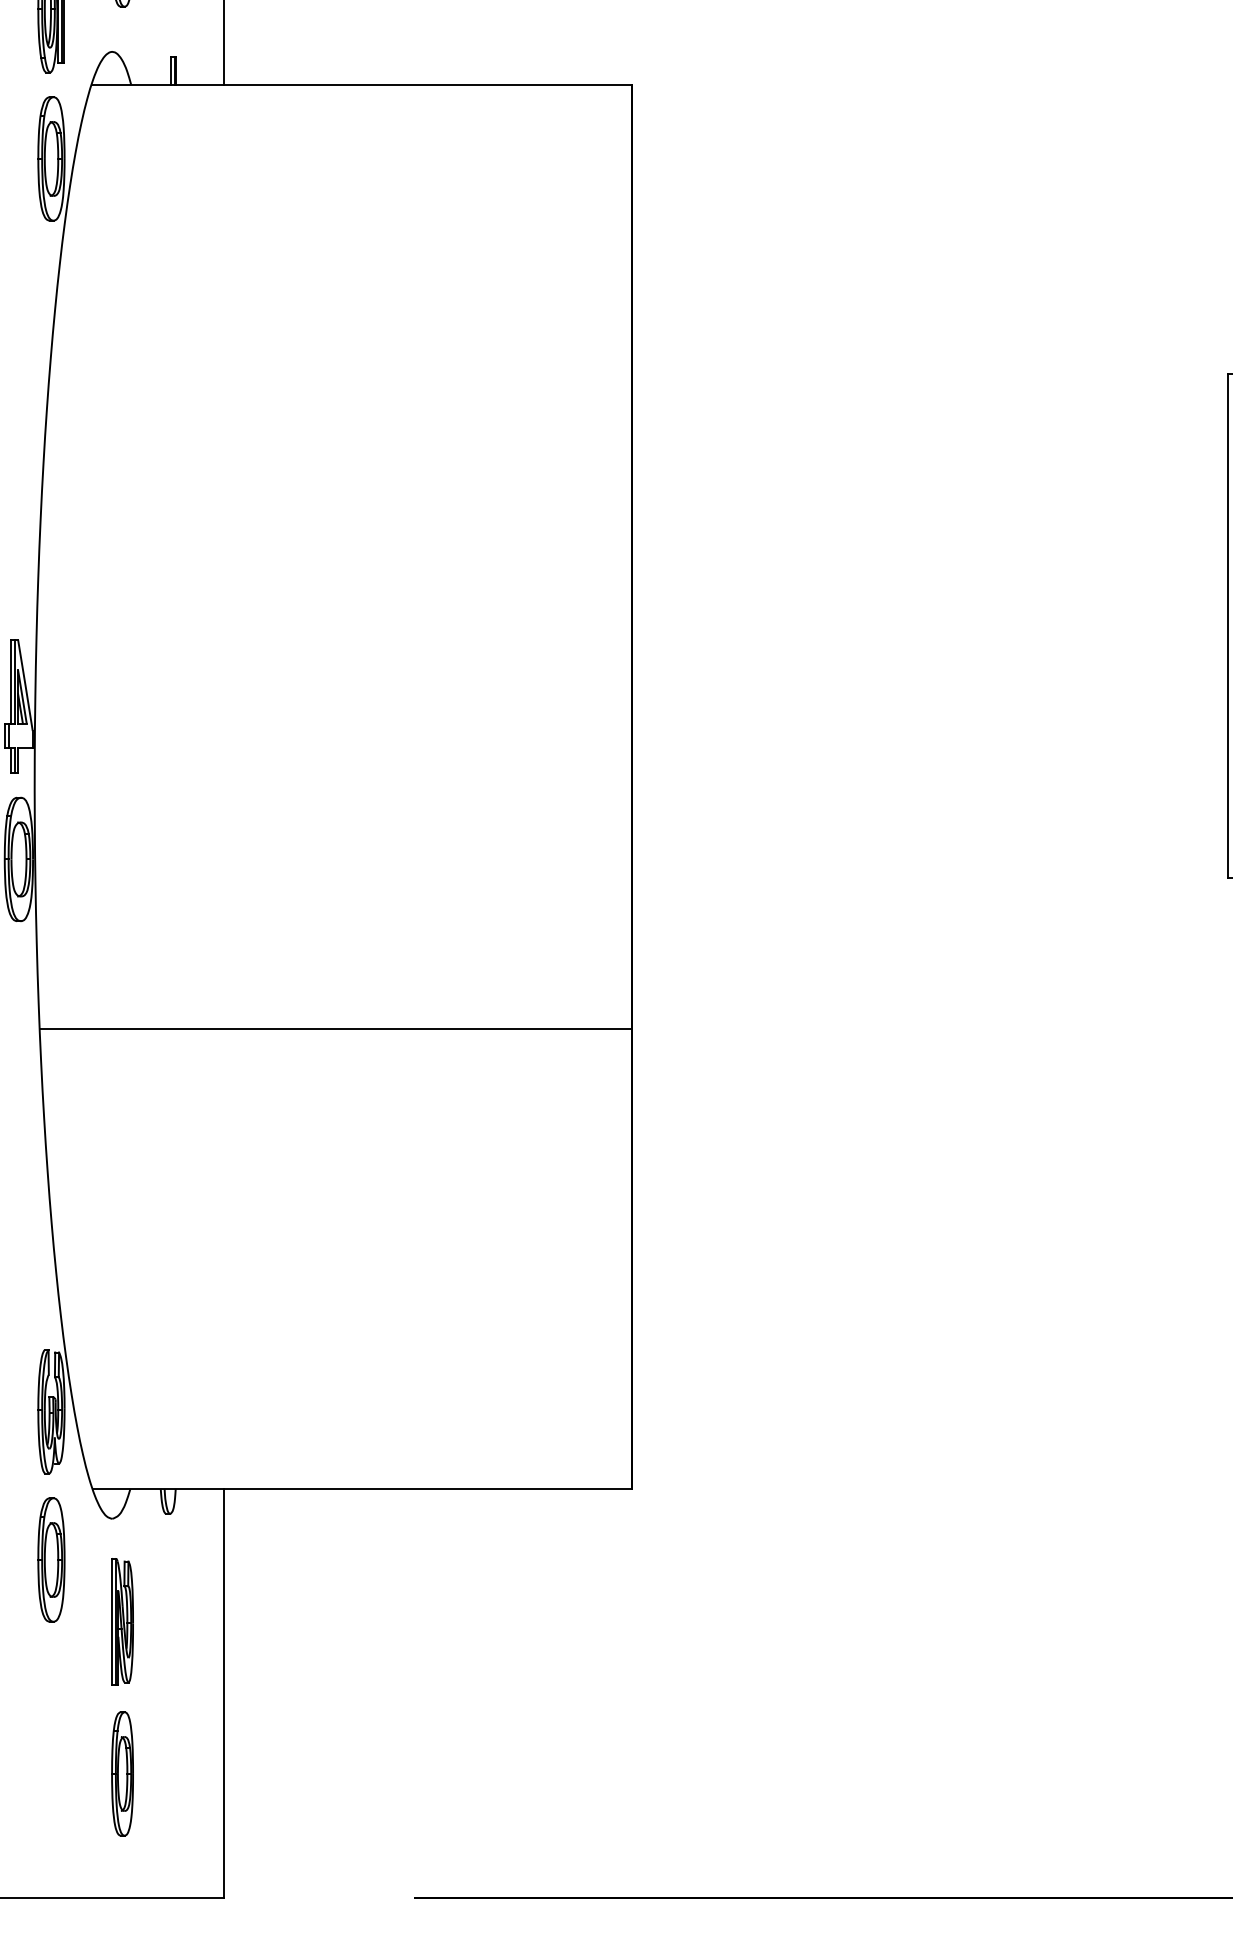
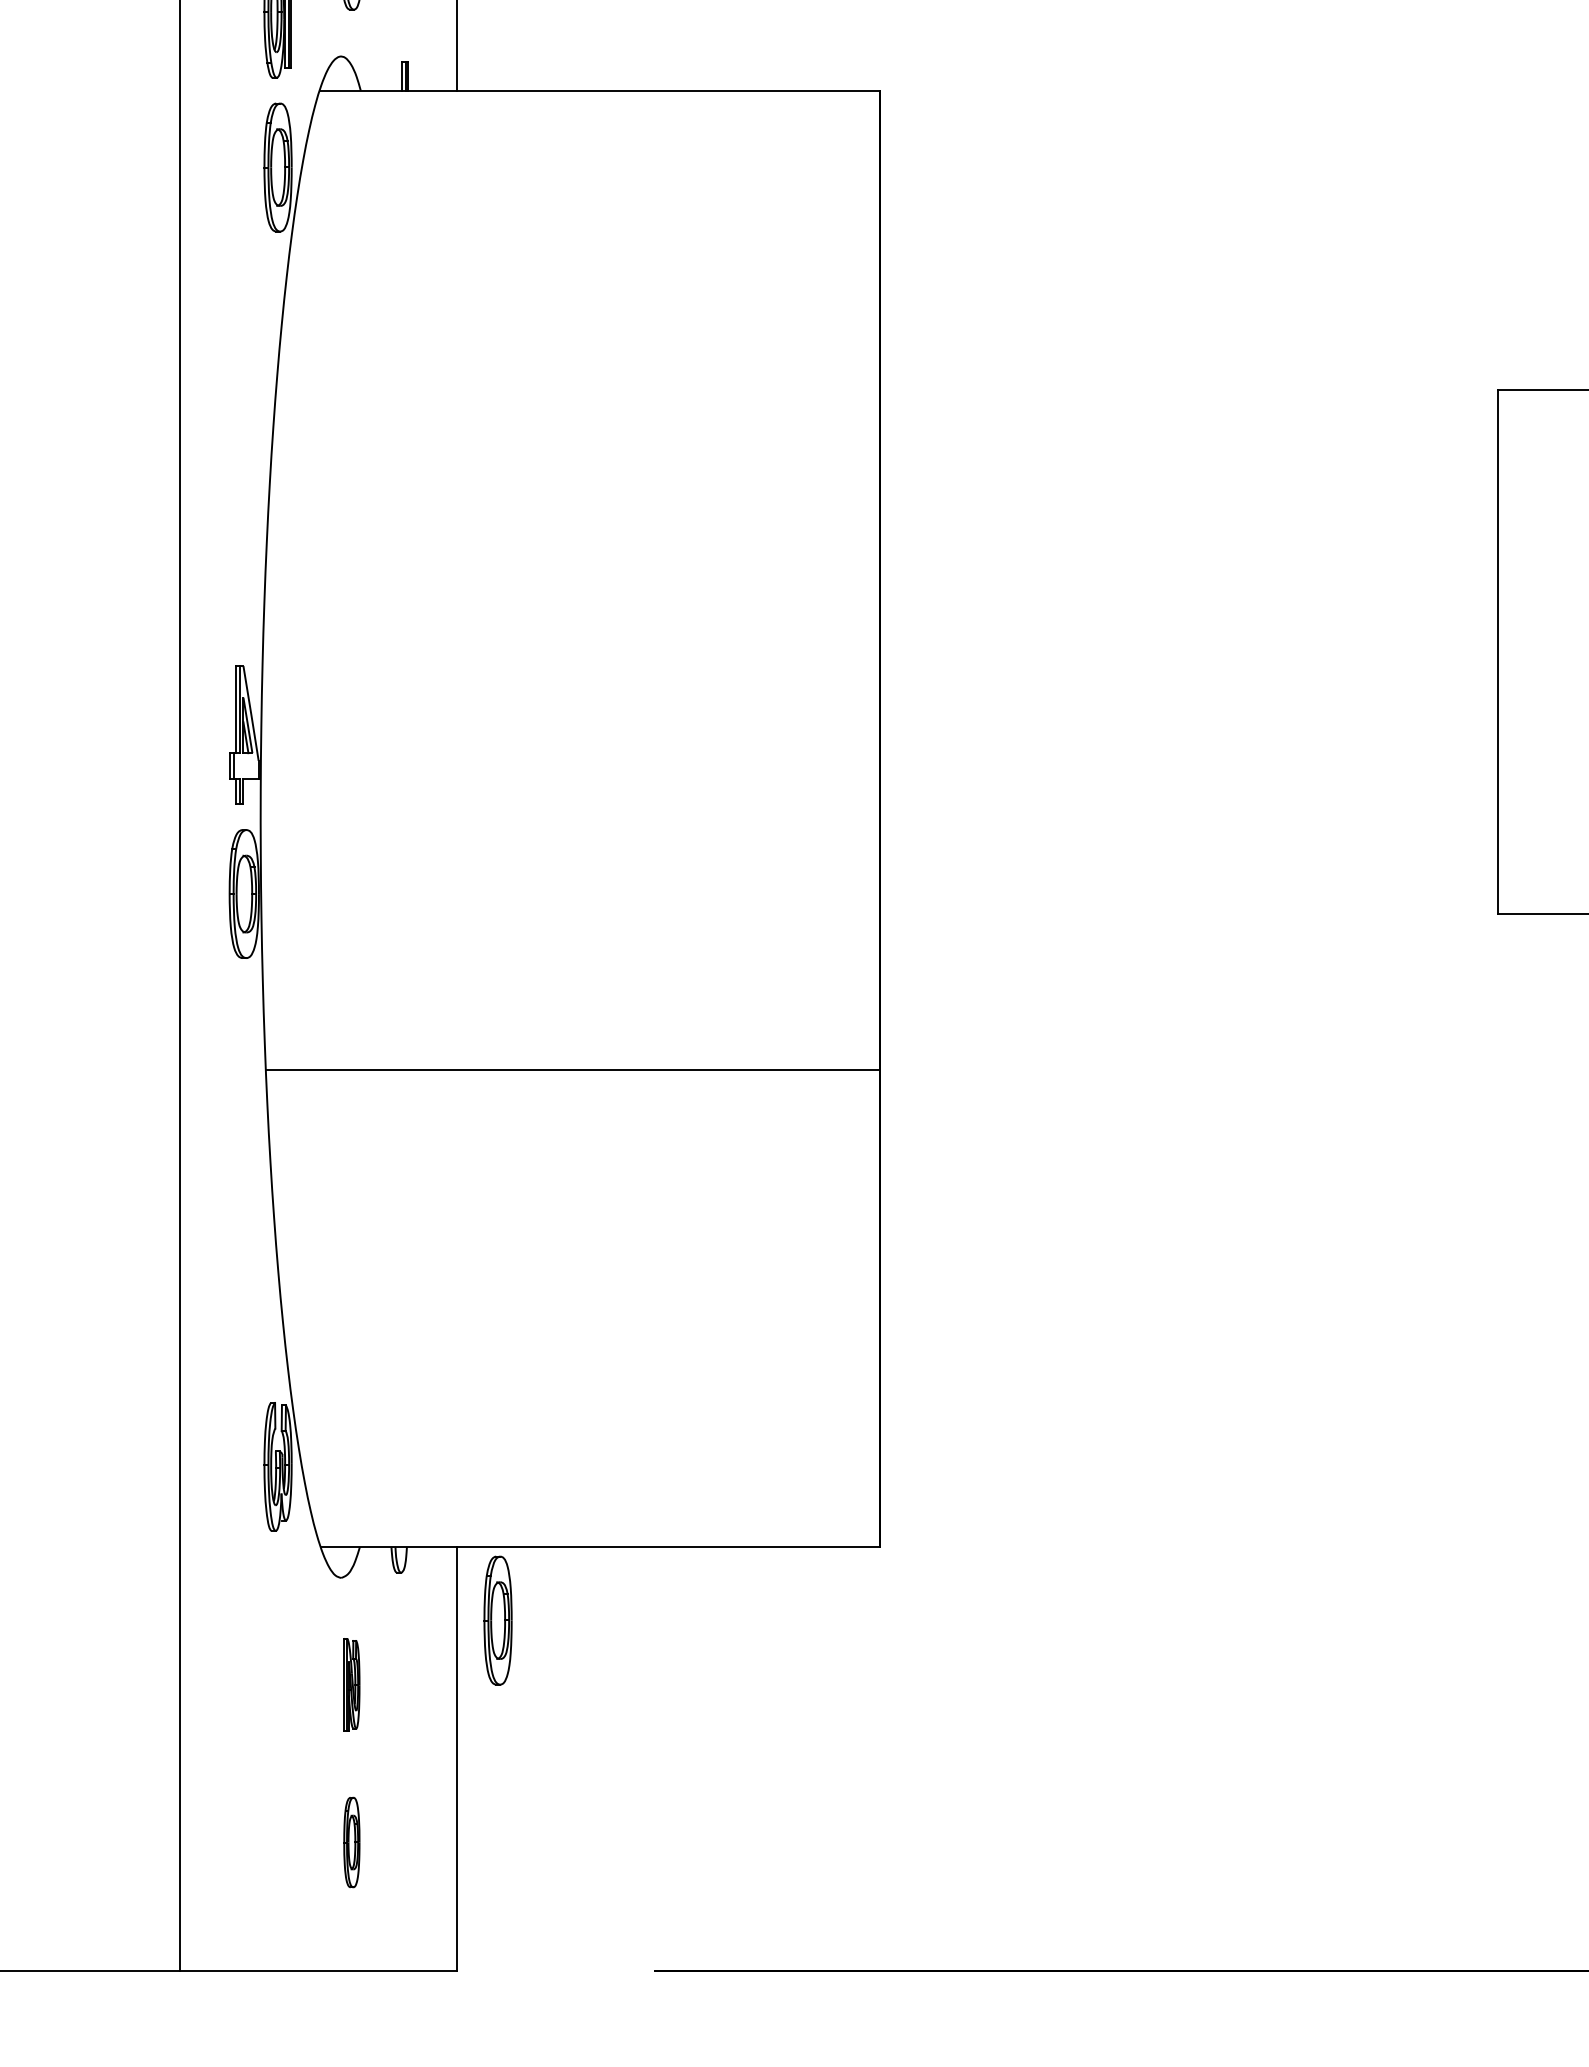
part: (50, 1559) -> (497, 1620), moved
part: (122, 1621) -> (351, 1684), size x0.7
part: (122, 1773) -> (351, 1842), size x0.7

